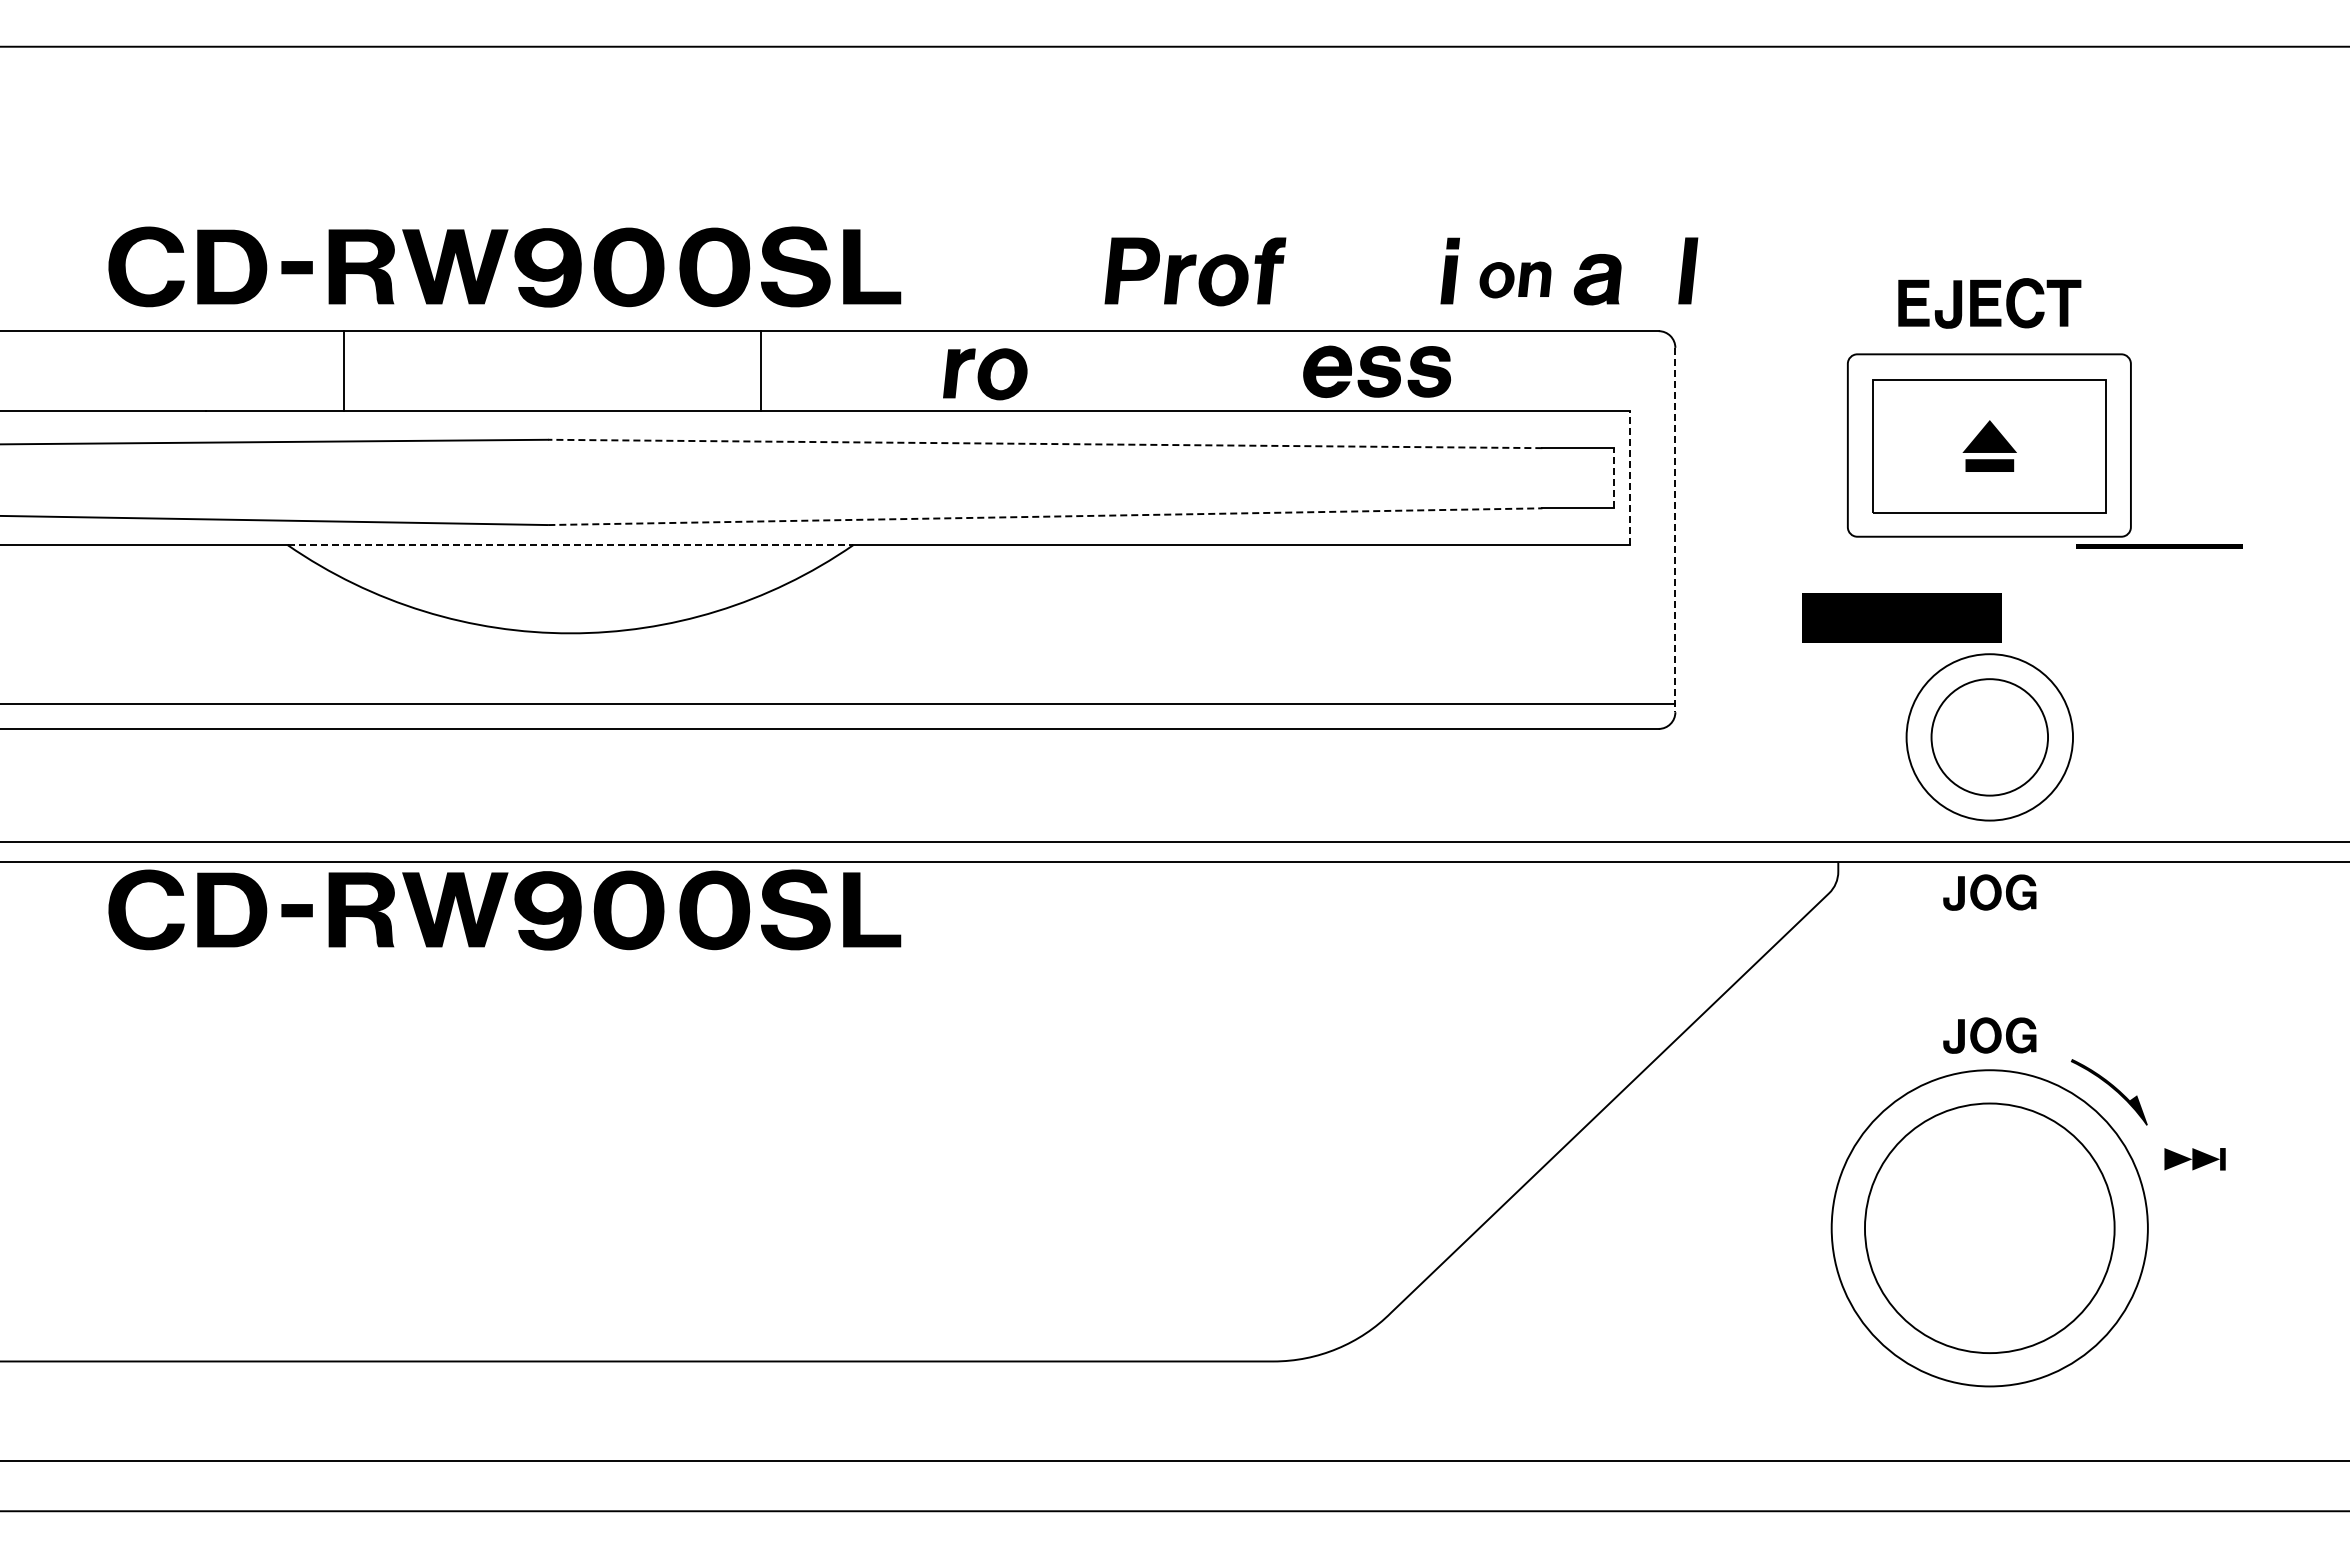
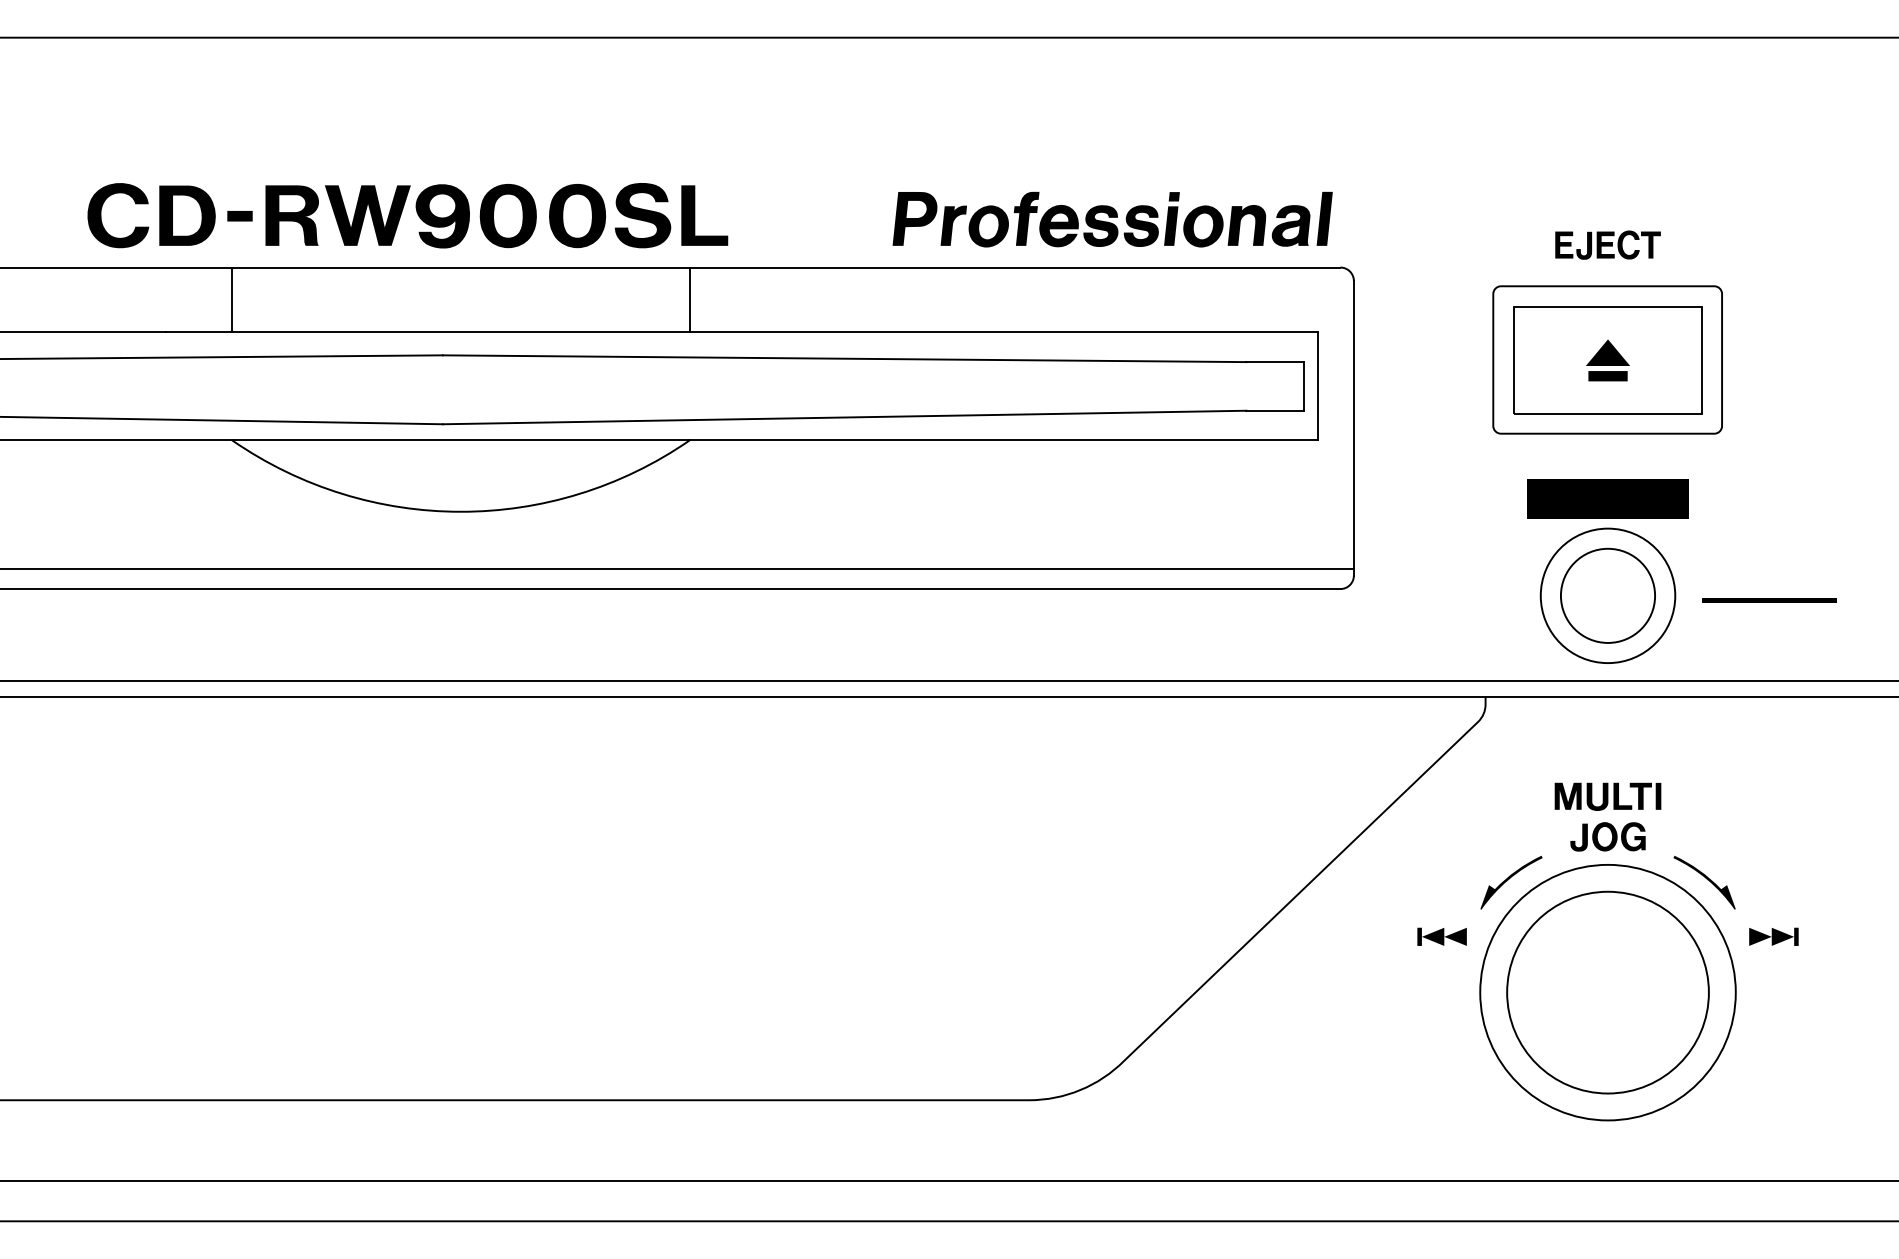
part: (1688, 270) -> (1324, 218), moved
part: (1515, 279) -> (1224, 225), size x1.43
part: (1989, 303) -> (1607, 245), size x0.71
line: (343, 371) -> (232, 300), moved
line: (761, 371) -> (689, 300), moved
part: (1376, 371) -> (1098, 225), moved
part: (985, 374) -> (796, 302), removed
line: (1044, 443) -> (844, 358), dashed -> solid
line: (1613, 477) -> (1303, 385), dashed -> solid
line: (1630, 478) -> (1317, 386), dashed -> solid
line: (1045, 516) -> (844, 417), dashed -> solid
line: (1675, 530) -> (1354, 428), dashed -> solid
line: (570, 545) -> (460, 440), dashed -> solid
line: (2159, 546) -> (1769, 600), moved
part: (1901, 617) -> (1607, 498), moved
part: (1989, 892) -> (1607, 721), removed
part: (497, 907) -> (401, 733), removed
part: (1989, 985) -> (1607, 796), added
part: (1870, 1092) -> (1511, 882), added
part: (1784, 1159) -> (1442, 937), added

